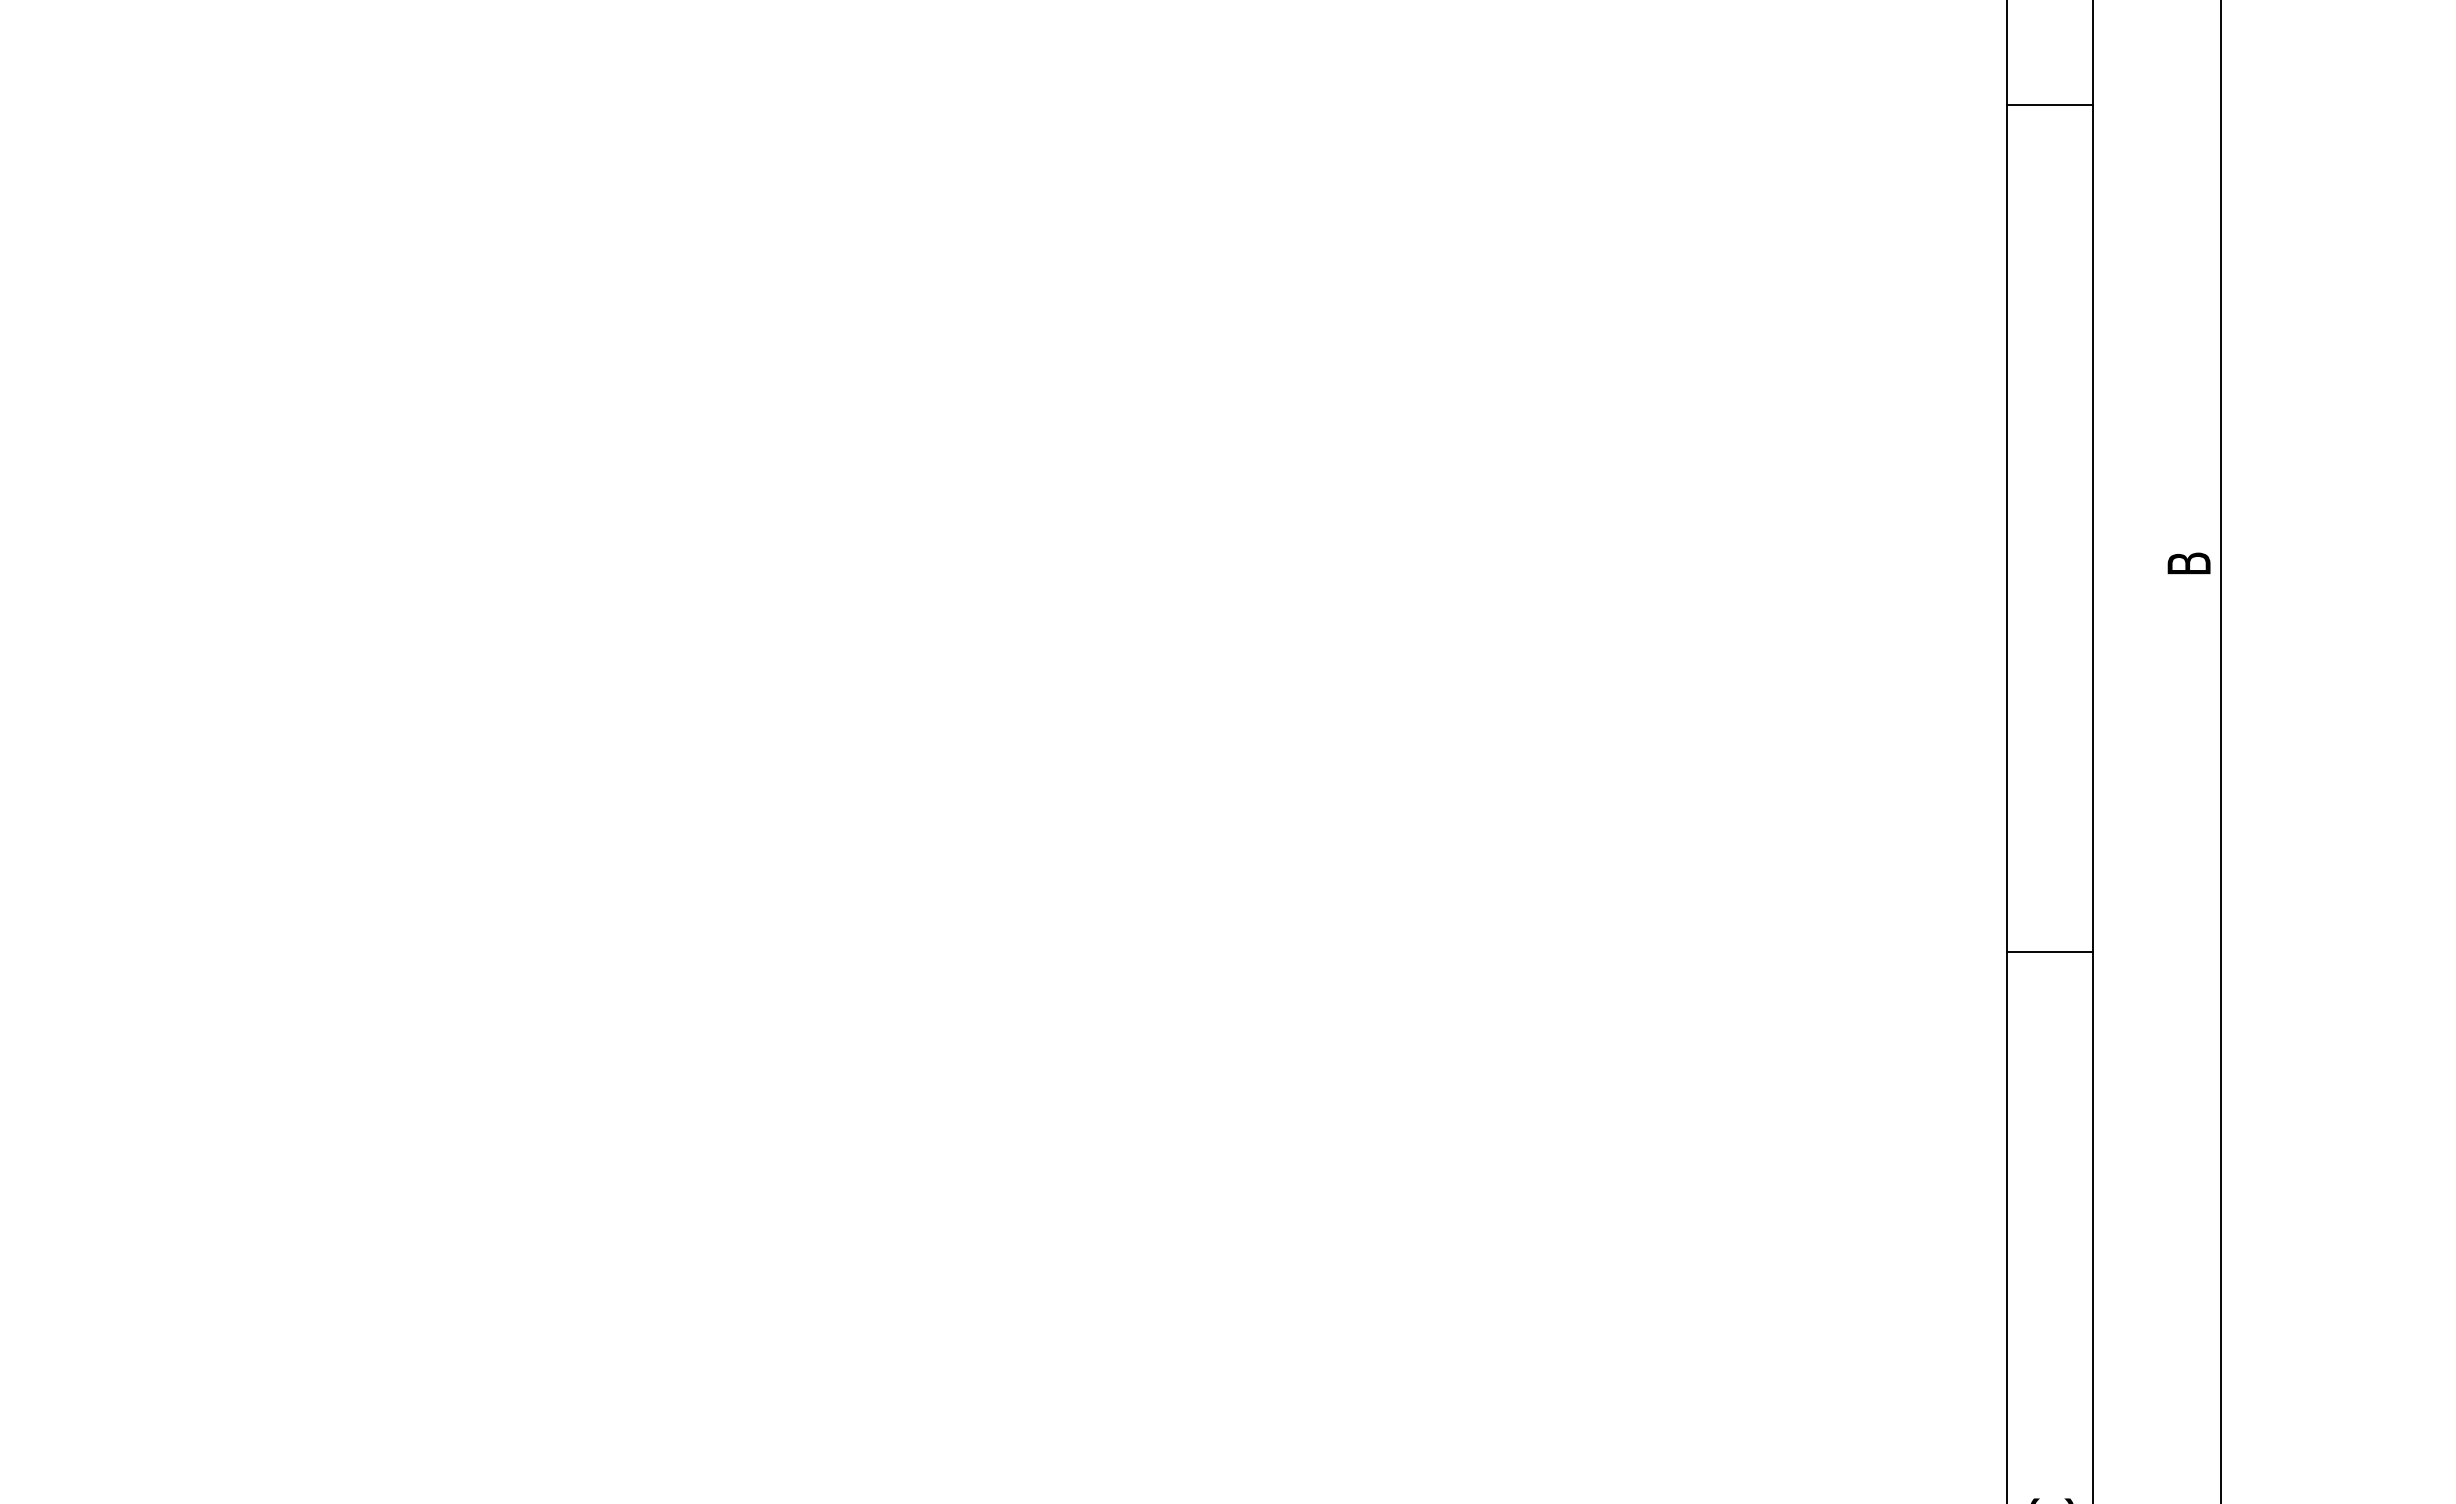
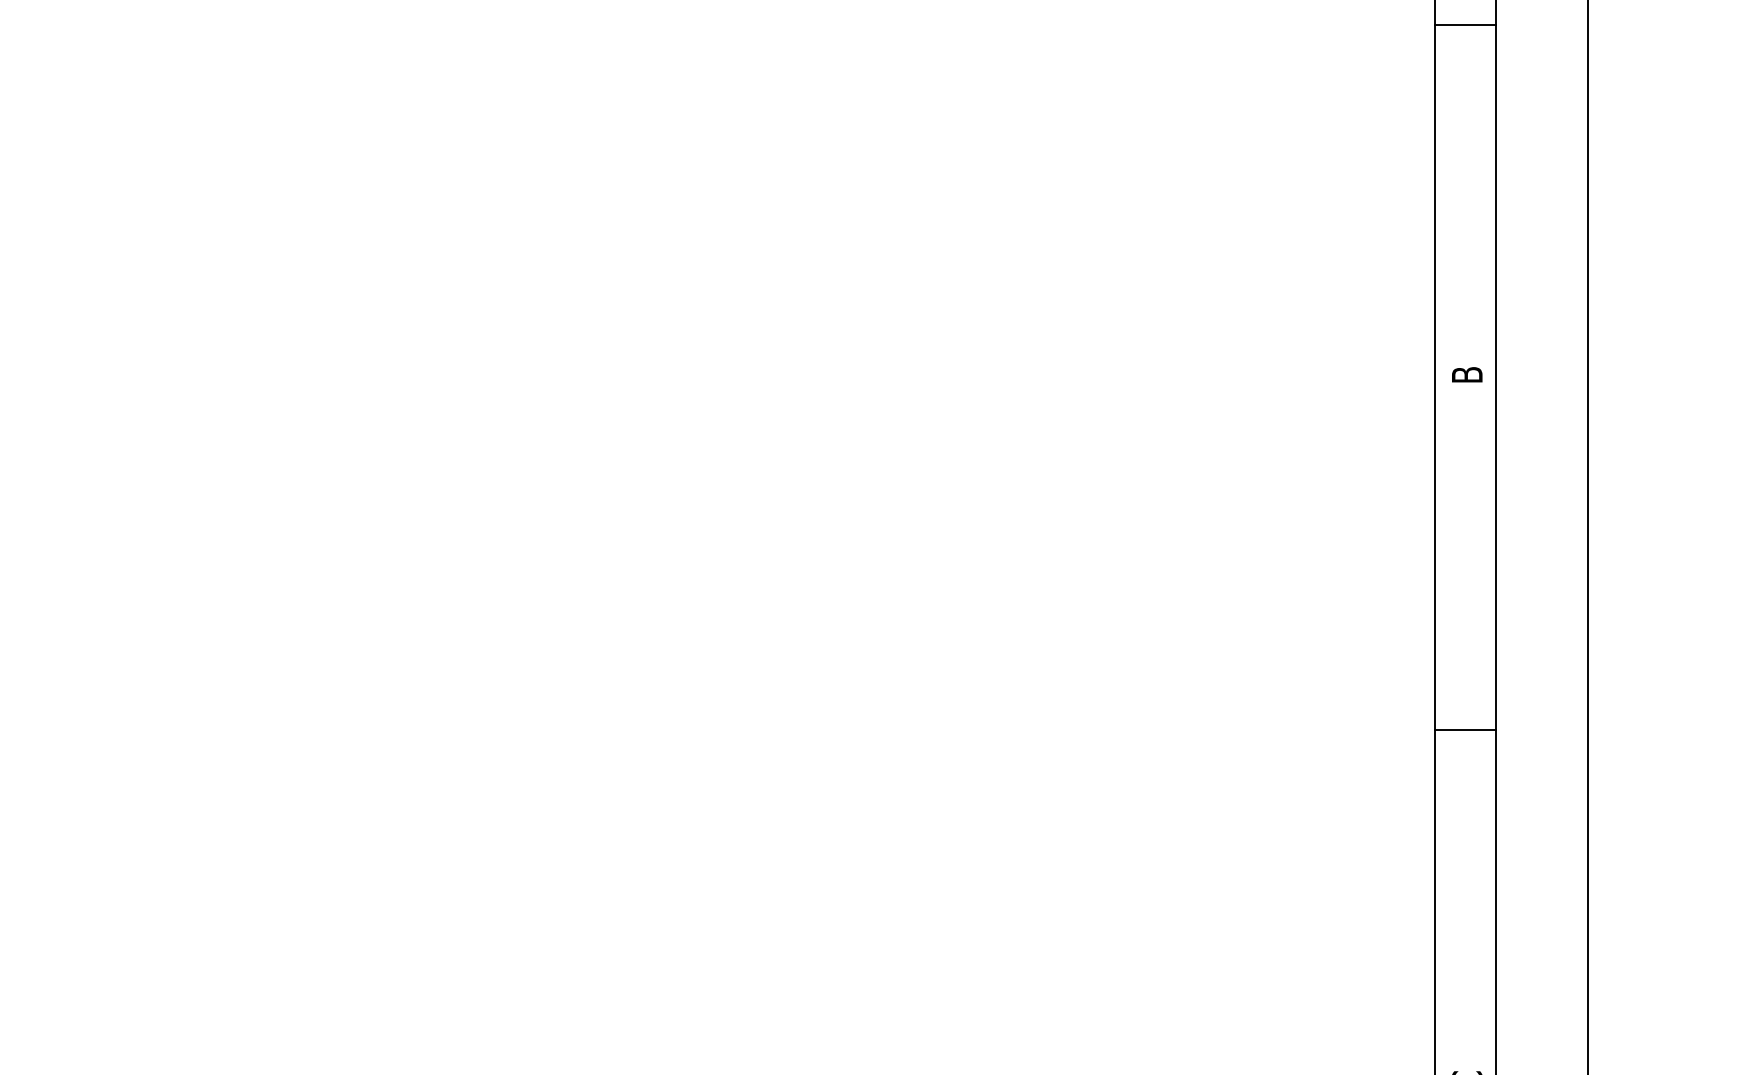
line: (2049, 105) -> (1465, 25), moved
text: (2188, 563) -> (1466, 374), moved
line: (2049, 951) -> (1465, 730), moved

